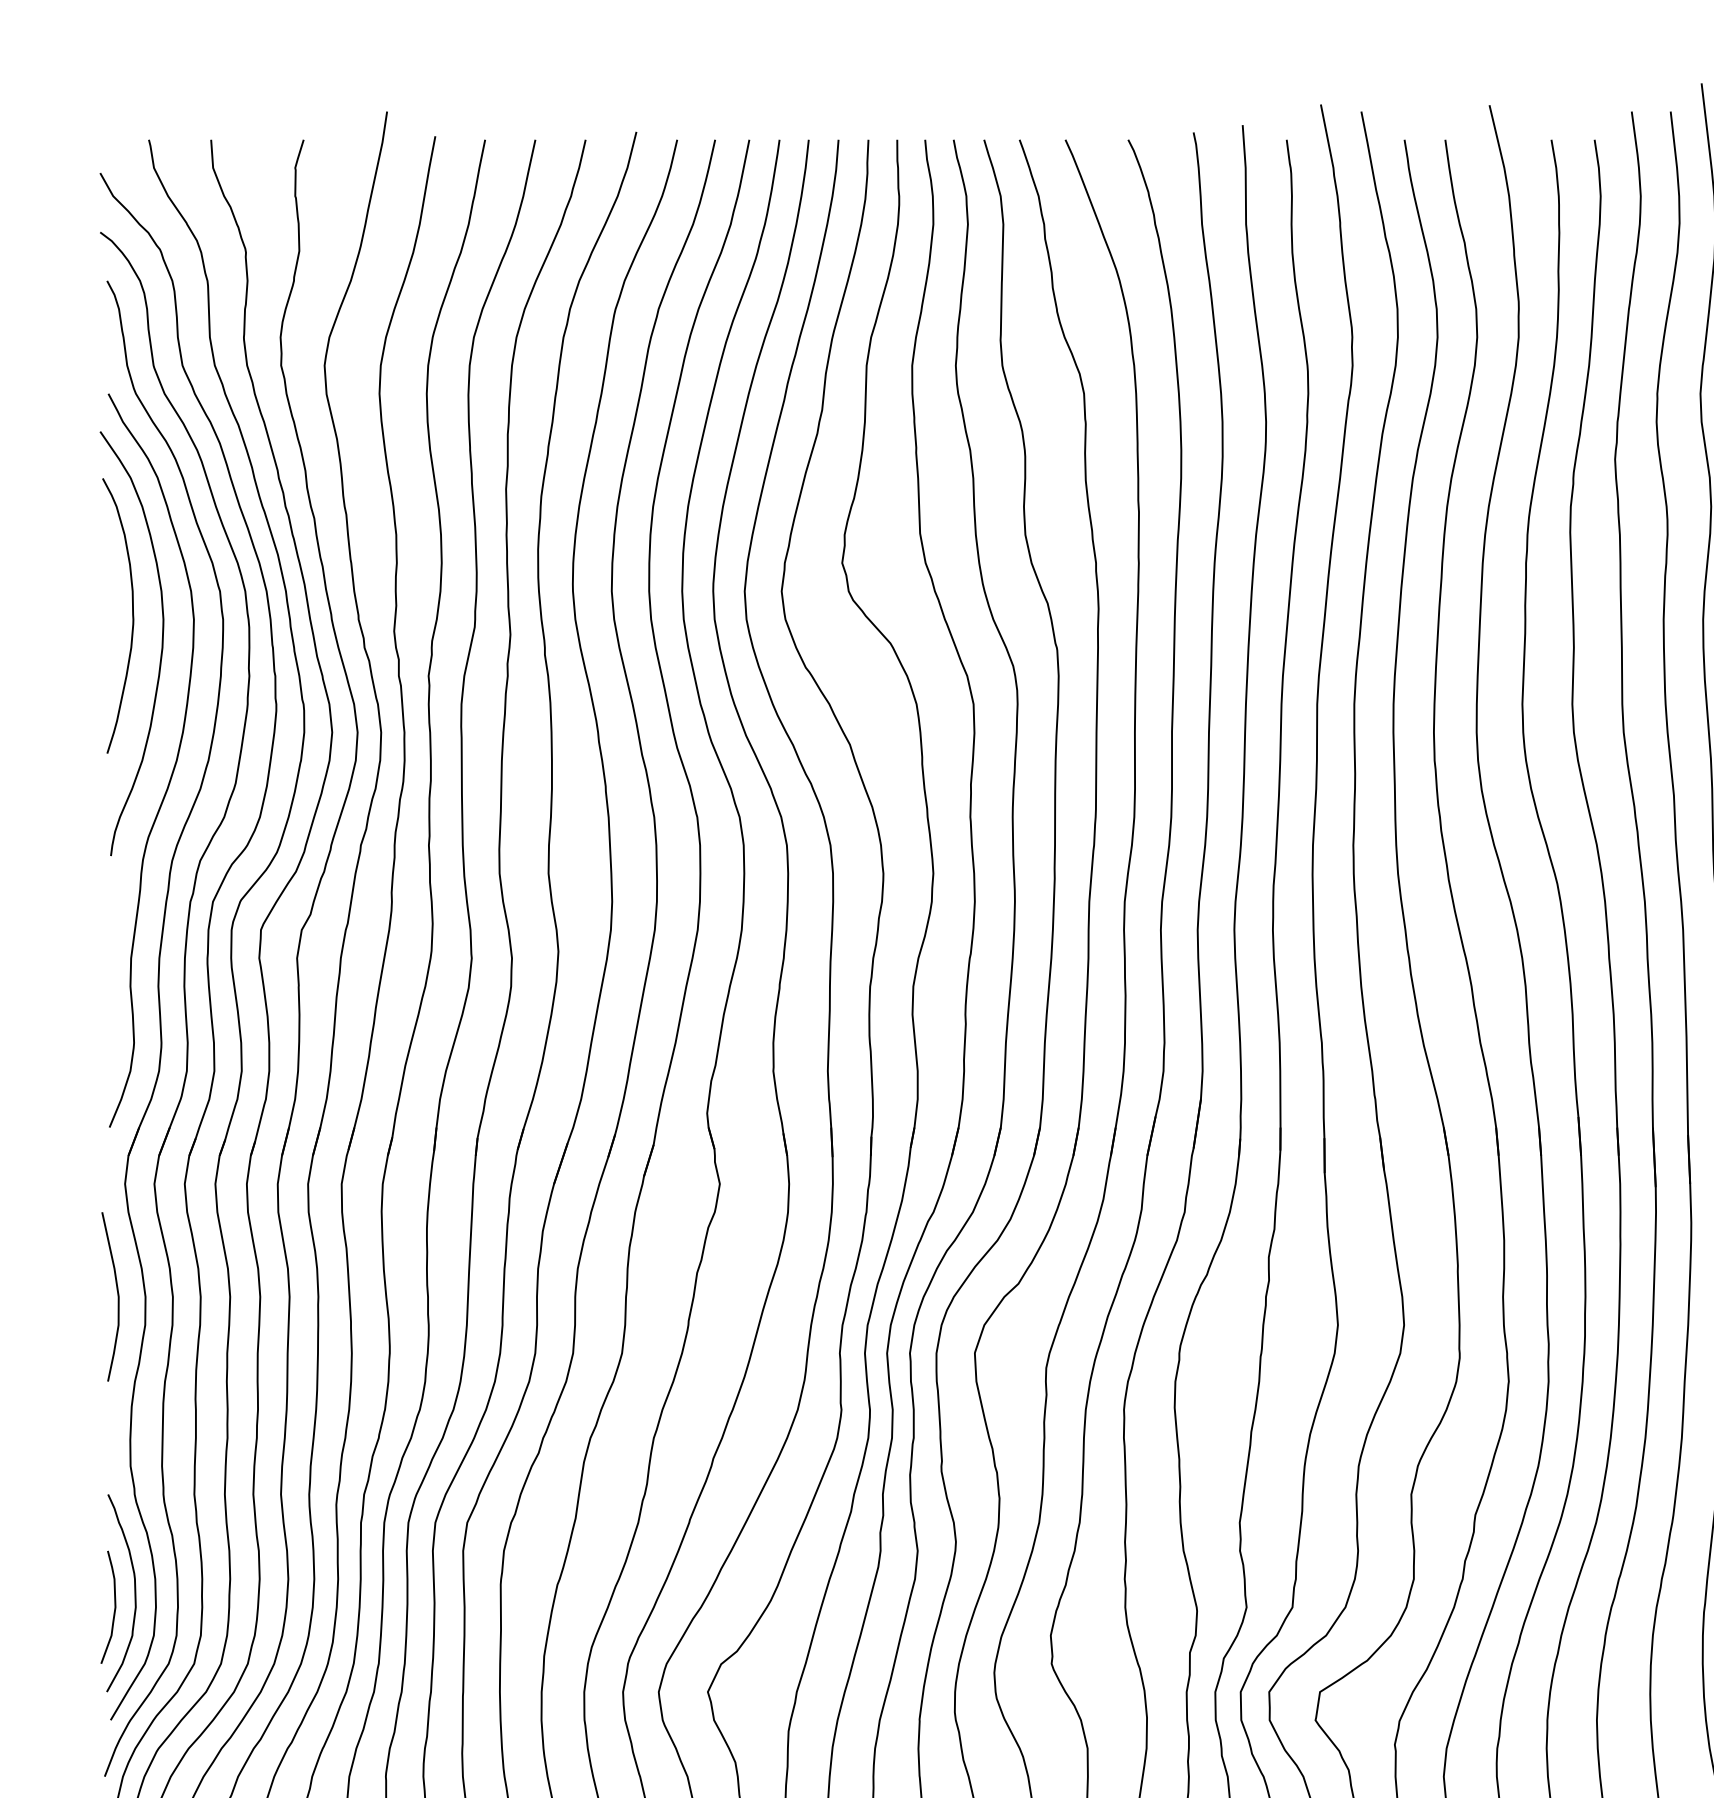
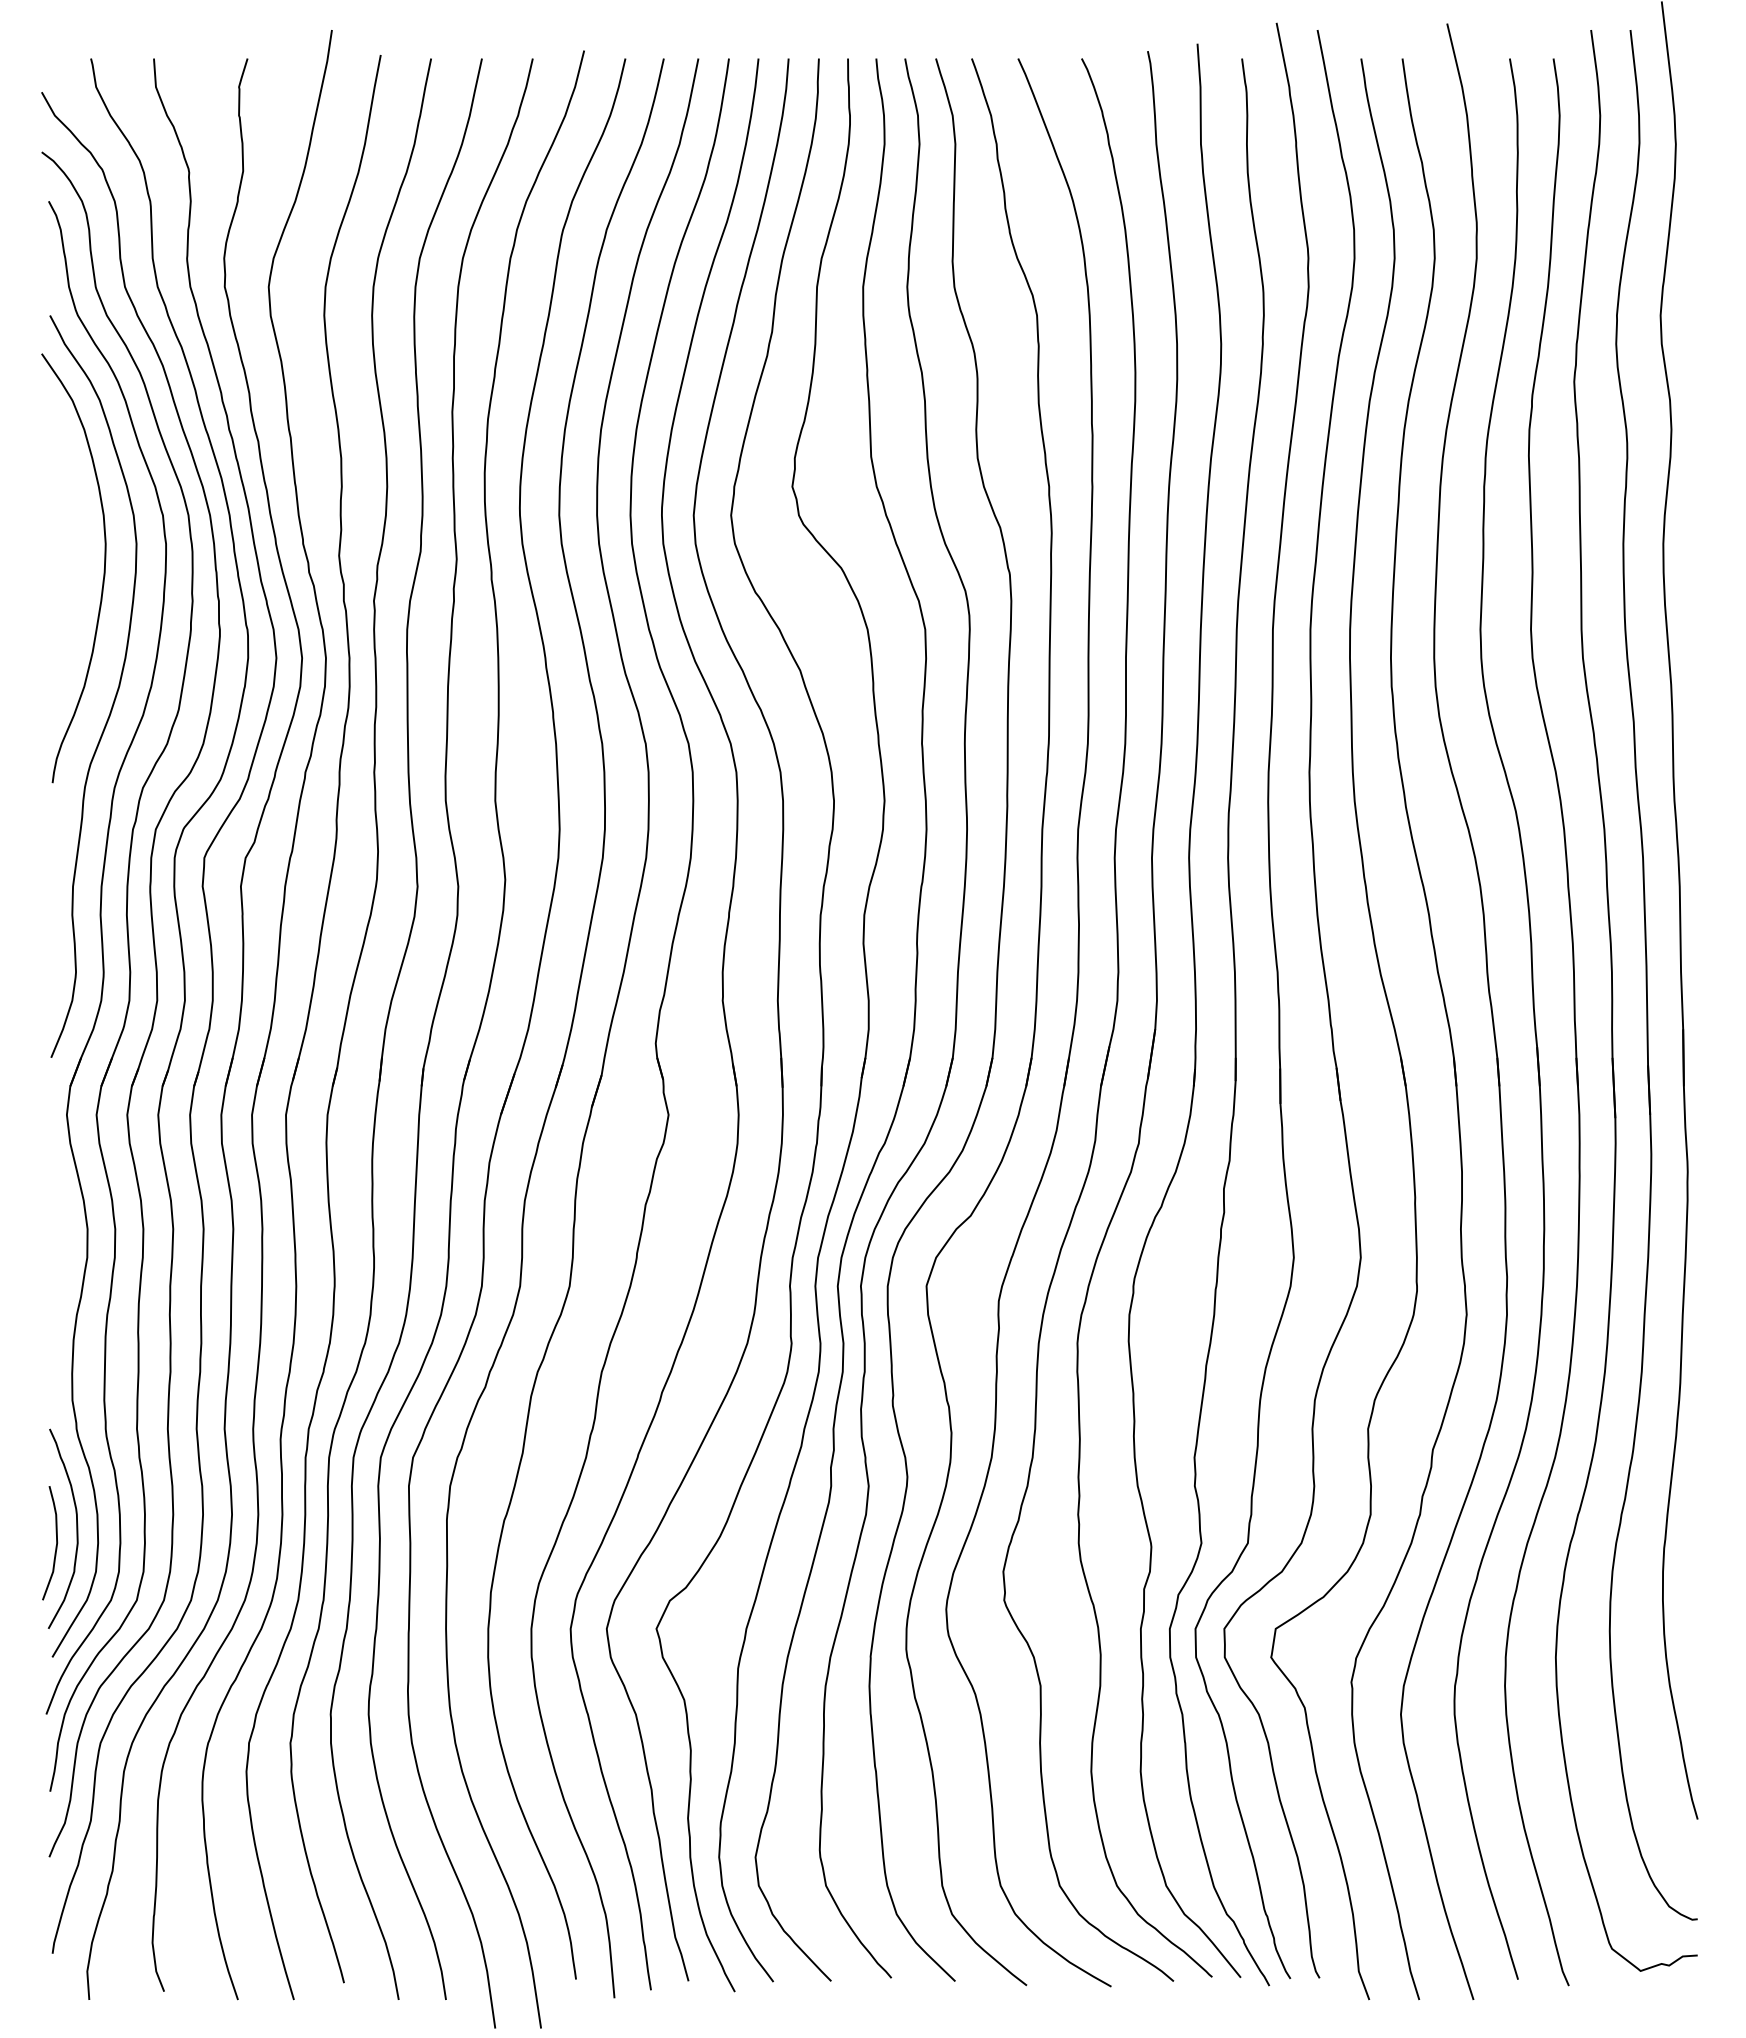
curve: (132, 616) -> (74, 540), removed
curve: (117, 1296) -> (59, 1228), removed

